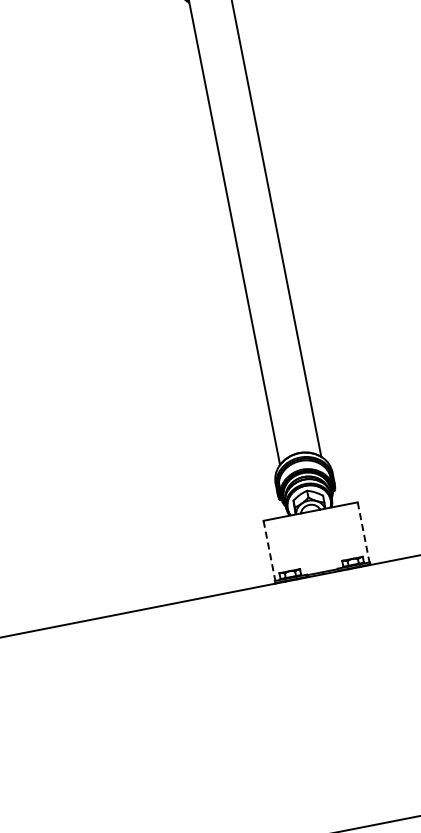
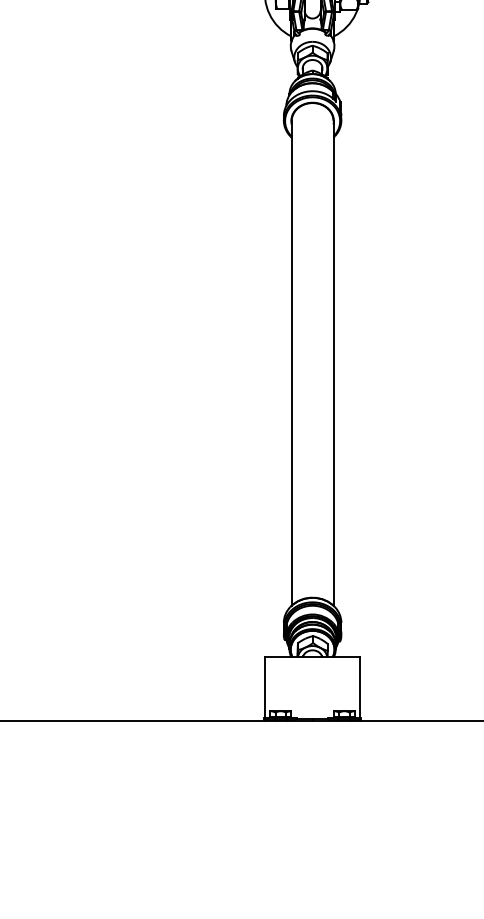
line: (363, 532) -> (360, 687), dashed -> solid
line: (269, 550) -> (264, 687), dashed -> solid

